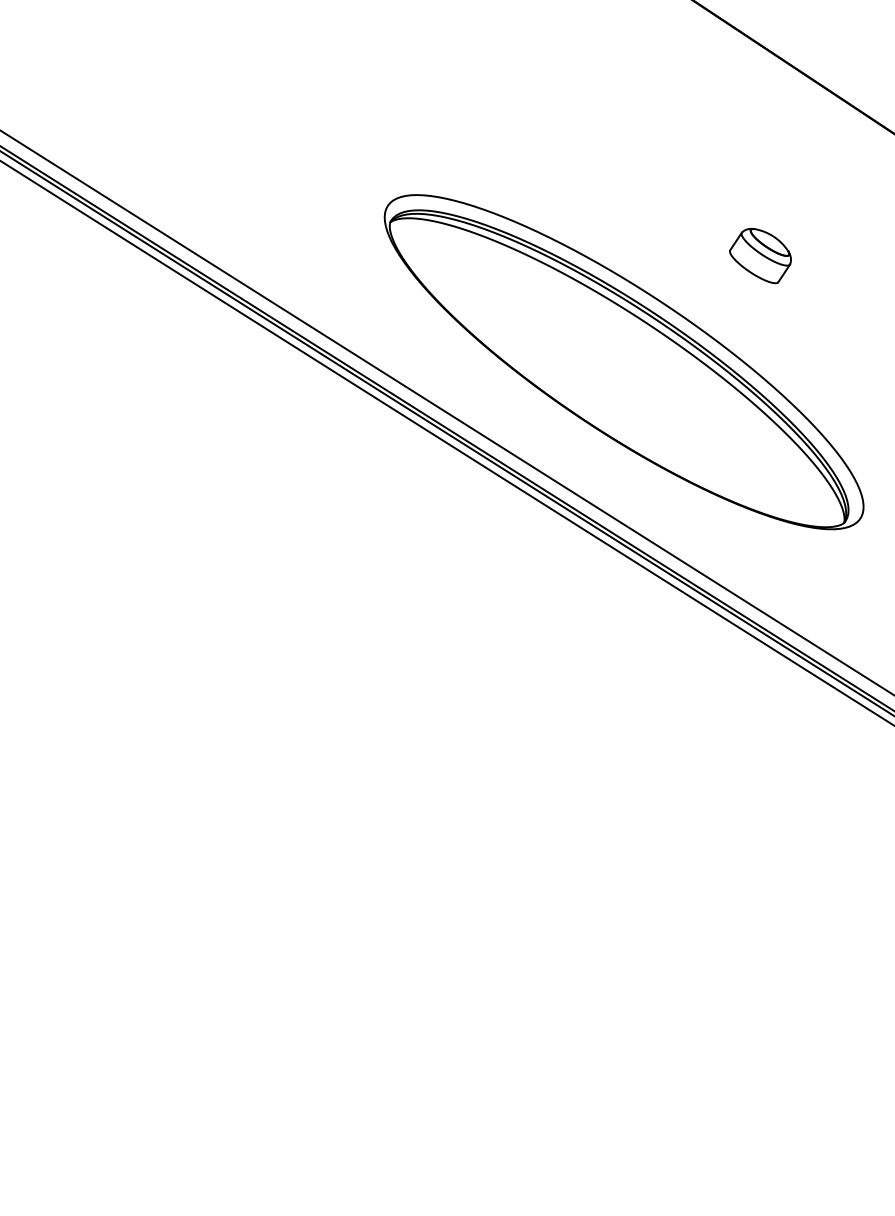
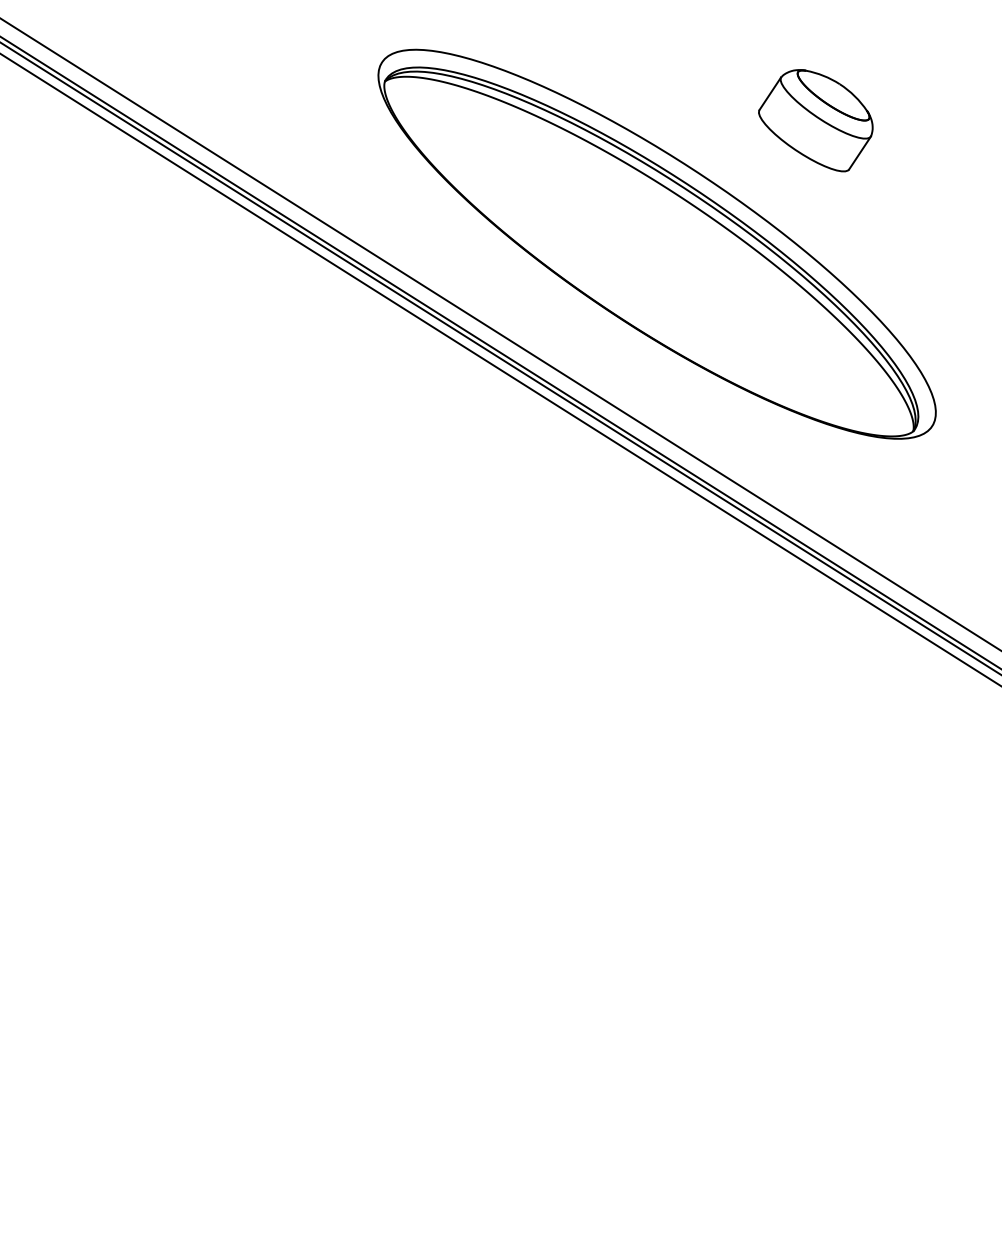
part: (760, 255) -> (815, 120), size x1.6

